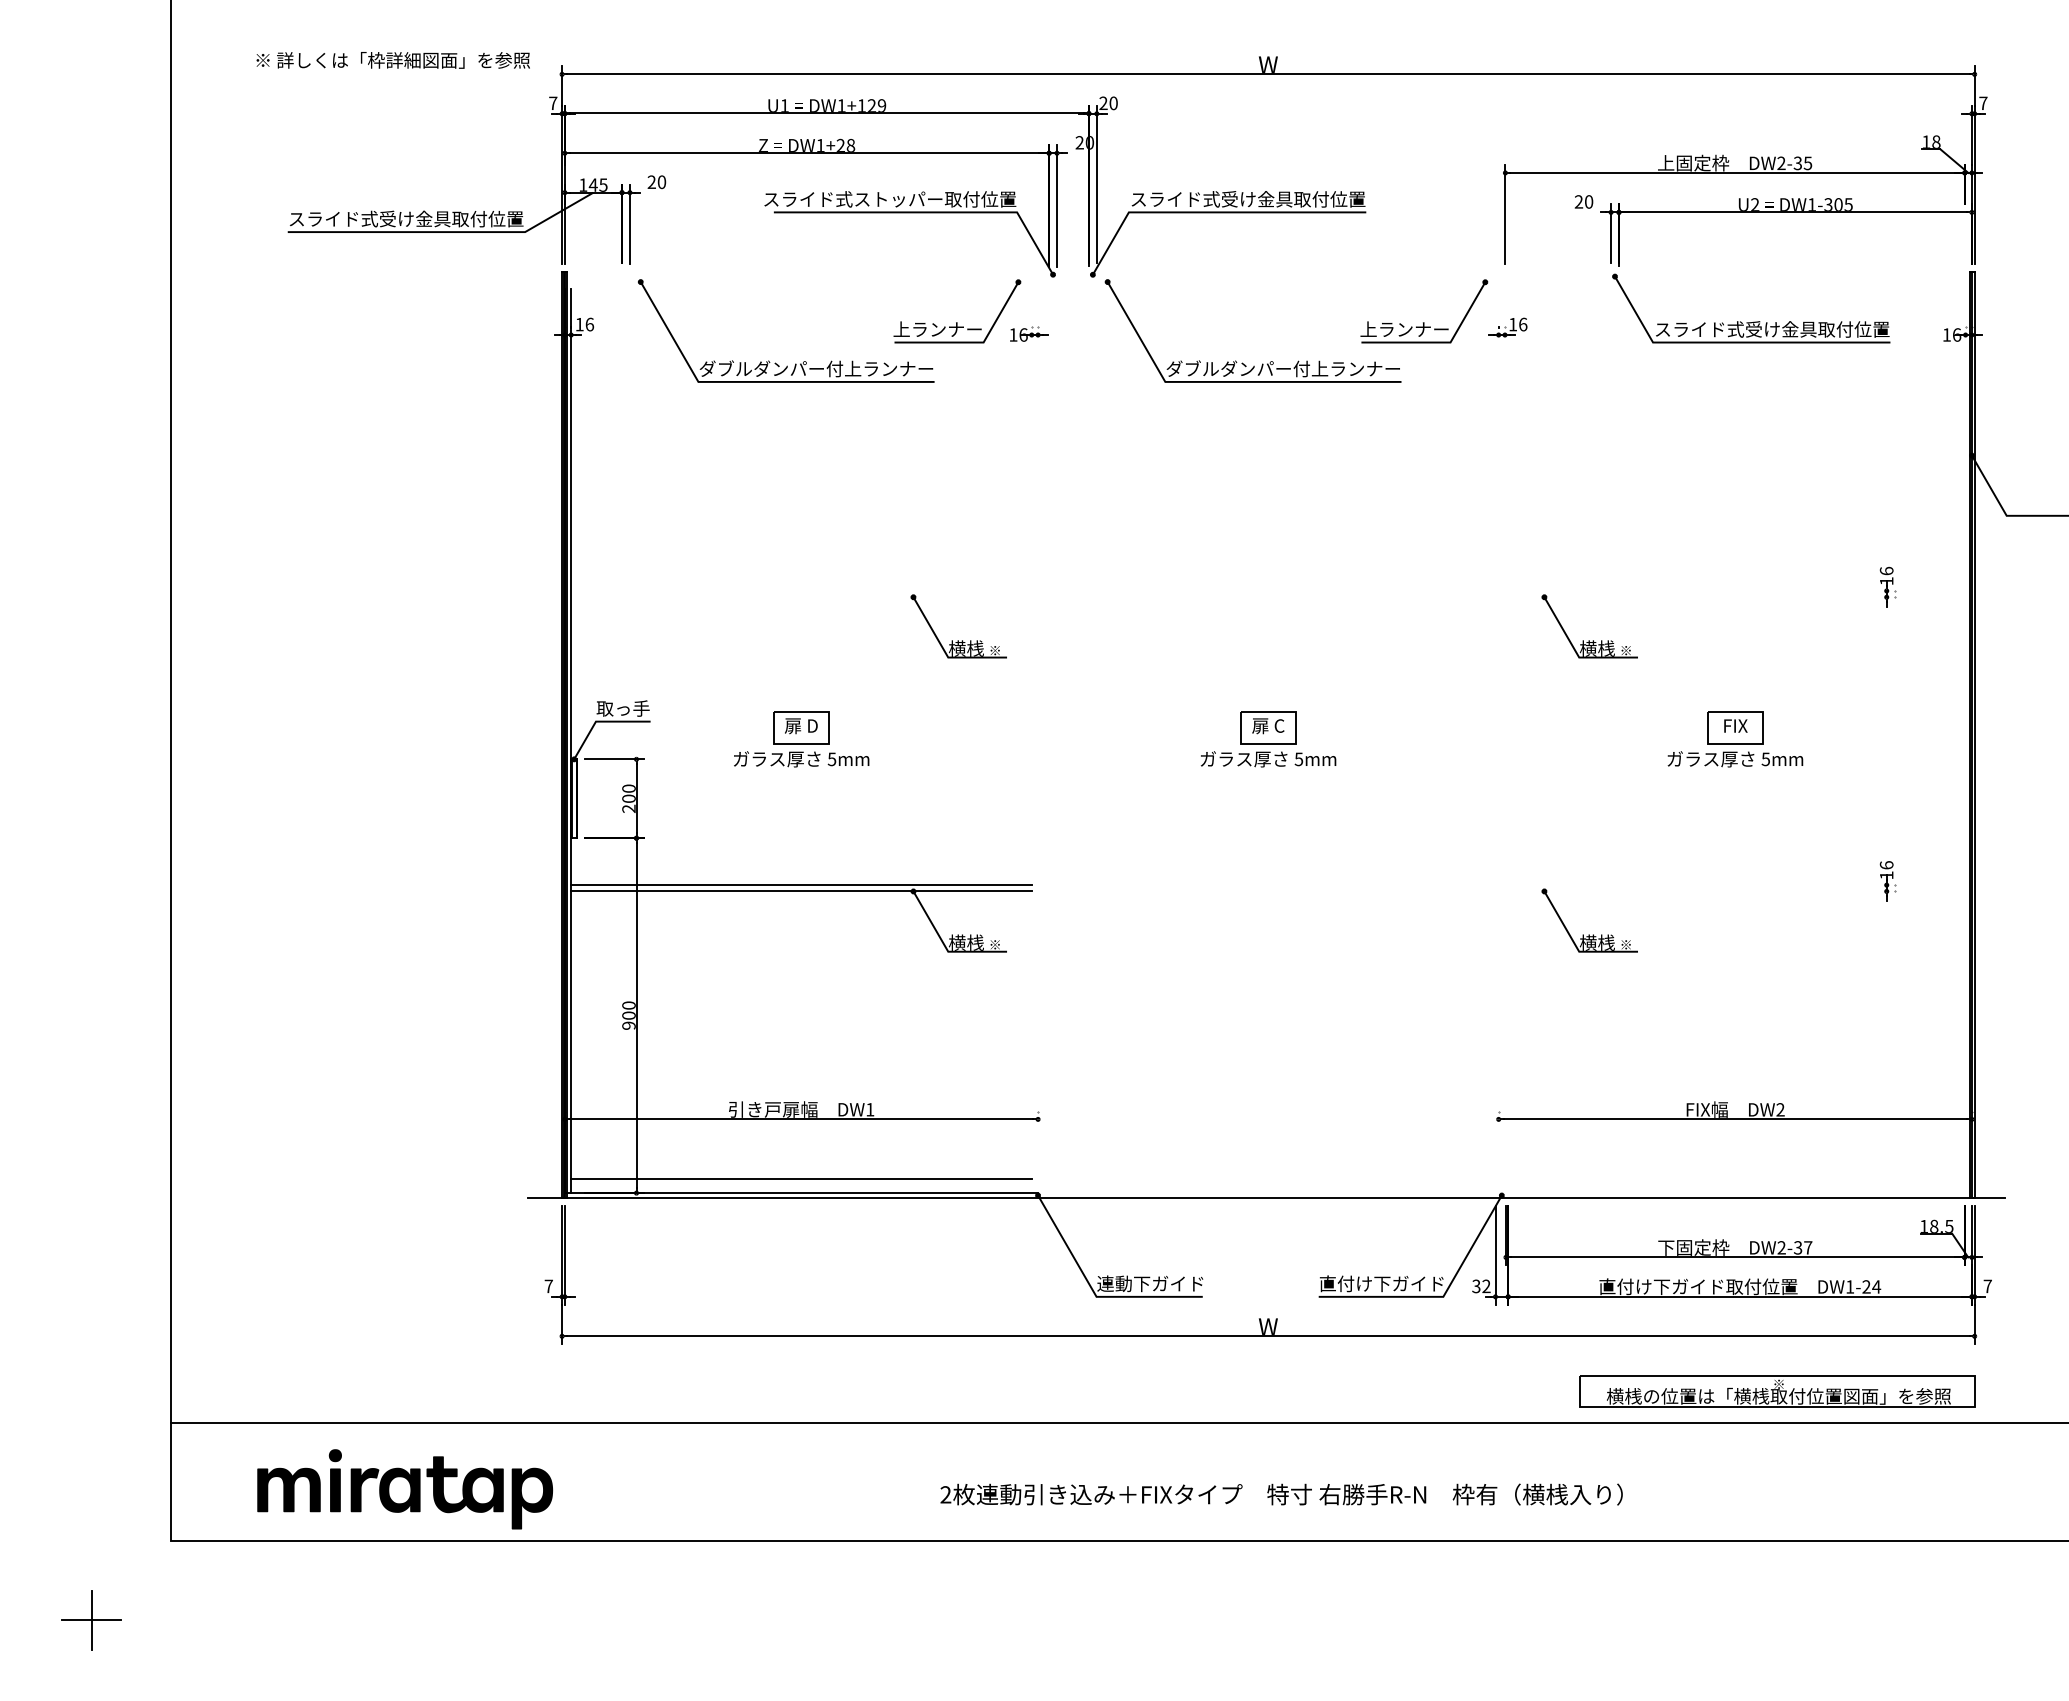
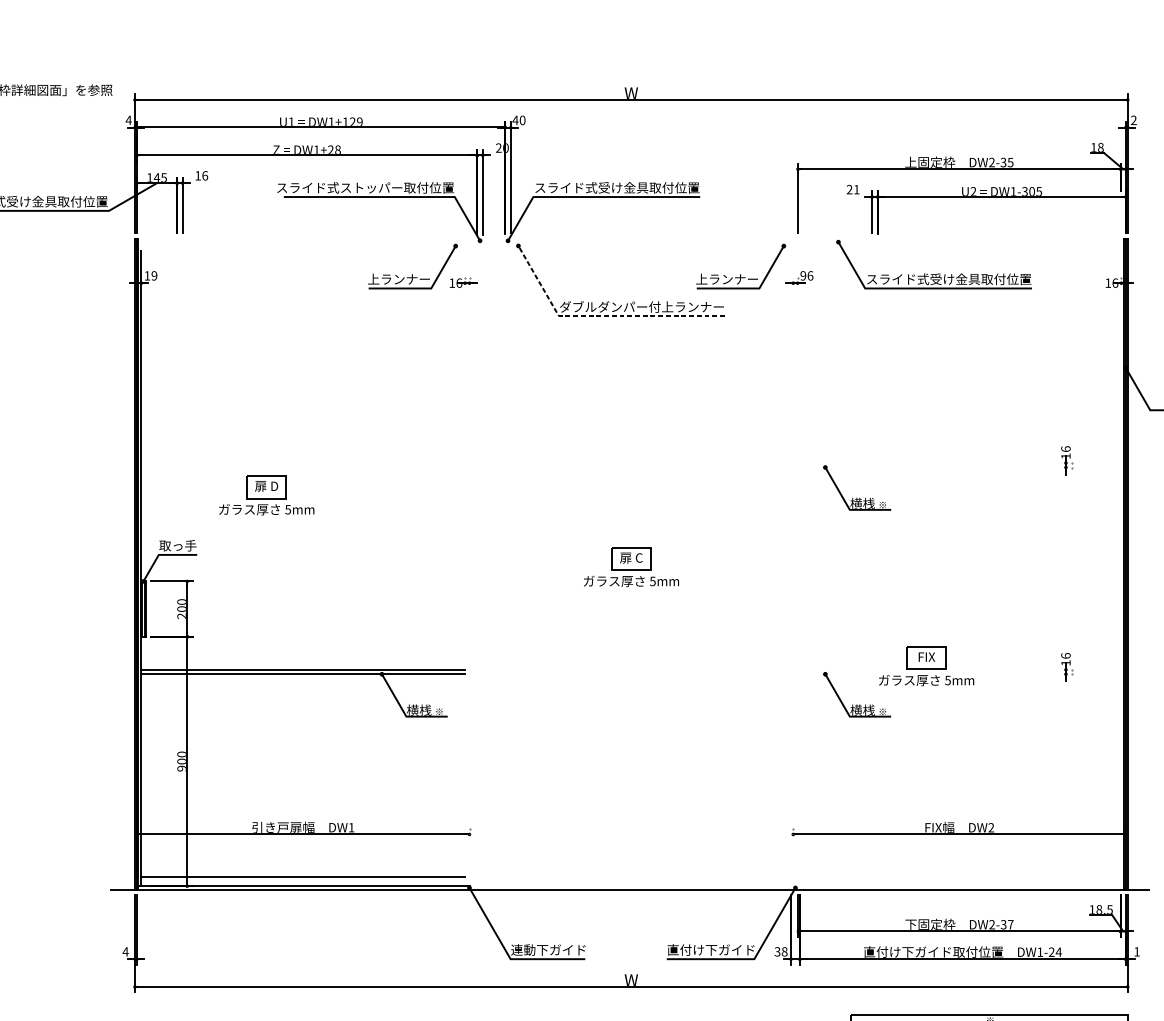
text: (552, 102) -> (128, 119), 7 -> 4
text: (1103, 102) -> (515, 119), 20 -> 40
text: (1983, 102) -> (1133, 119), 7 -> 2
text: (656, 181) -> (201, 175), 20 -> 16
text: (1589, 201) -> (857, 189), 20 -> 21
part: (1753, 321) -> (935, 273), moved
text: (589, 324) -> (154, 275), 16 -> 19
text: (1513, 324) -> (803, 275), 16 -> 96
part: (775, 362) -> (284, 302), removed
line: (1225, 381) -> (601, 315), solid -> dashed
part: (958, 640) -> (413, 497), removed
part: (801, 739) -> (266, 495), moved
part: (1735, 739) -> (926, 666), moved
text: (548, 1286) -> (125, 951), 7 -> 4
text: (1486, 1286) -> (784, 951), 32 -> 38
text: (1987, 1286) -> (1136, 951), 7 -> 1

